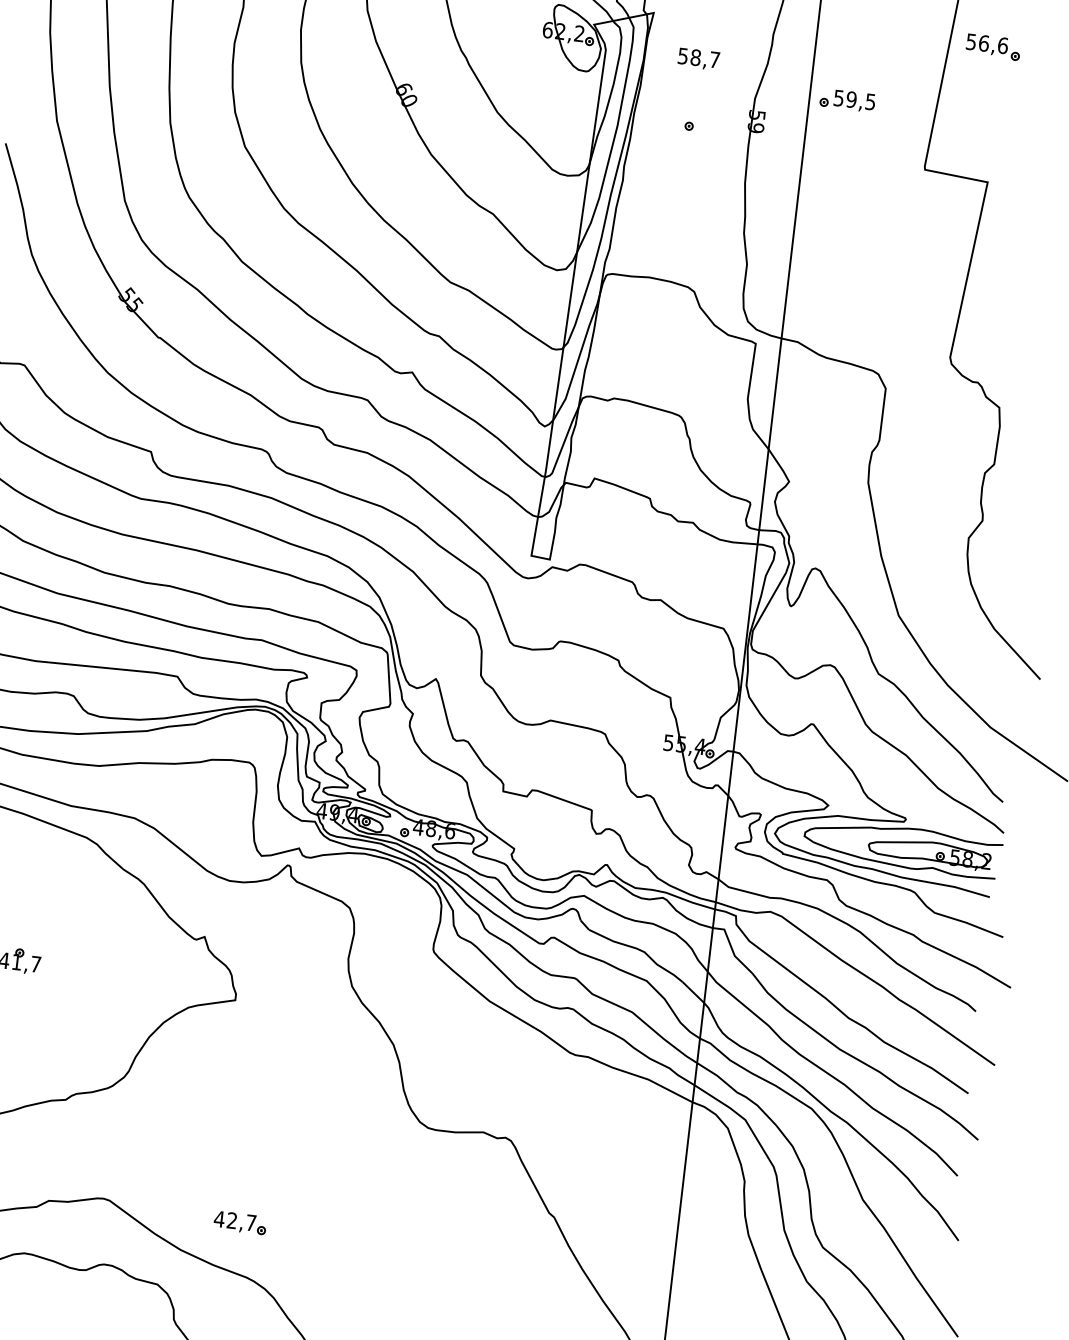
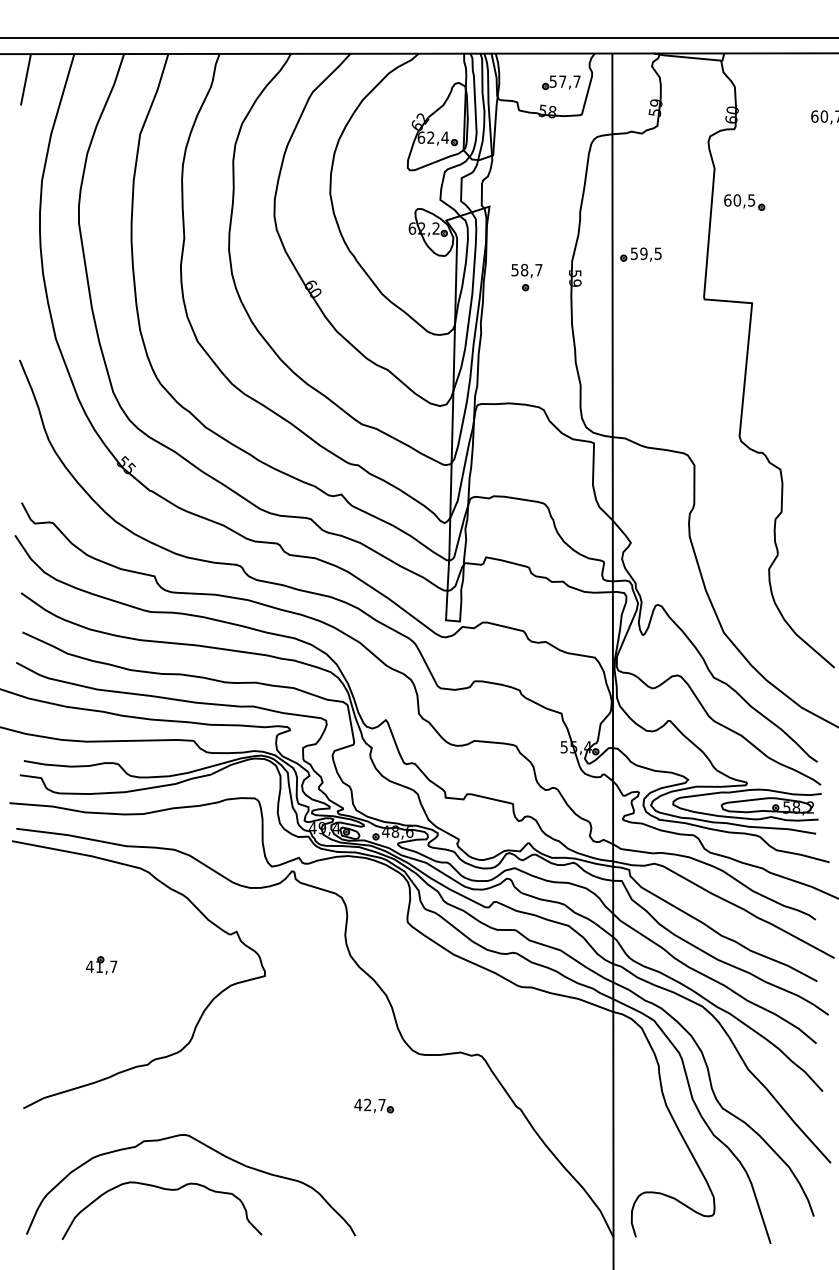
text: (986, 43) -> (739, 200), 56,6 -> 60,5
text: (698, 59) -> (526, 271), moved
part: (240, 1222) -> (374, 1105), moved

